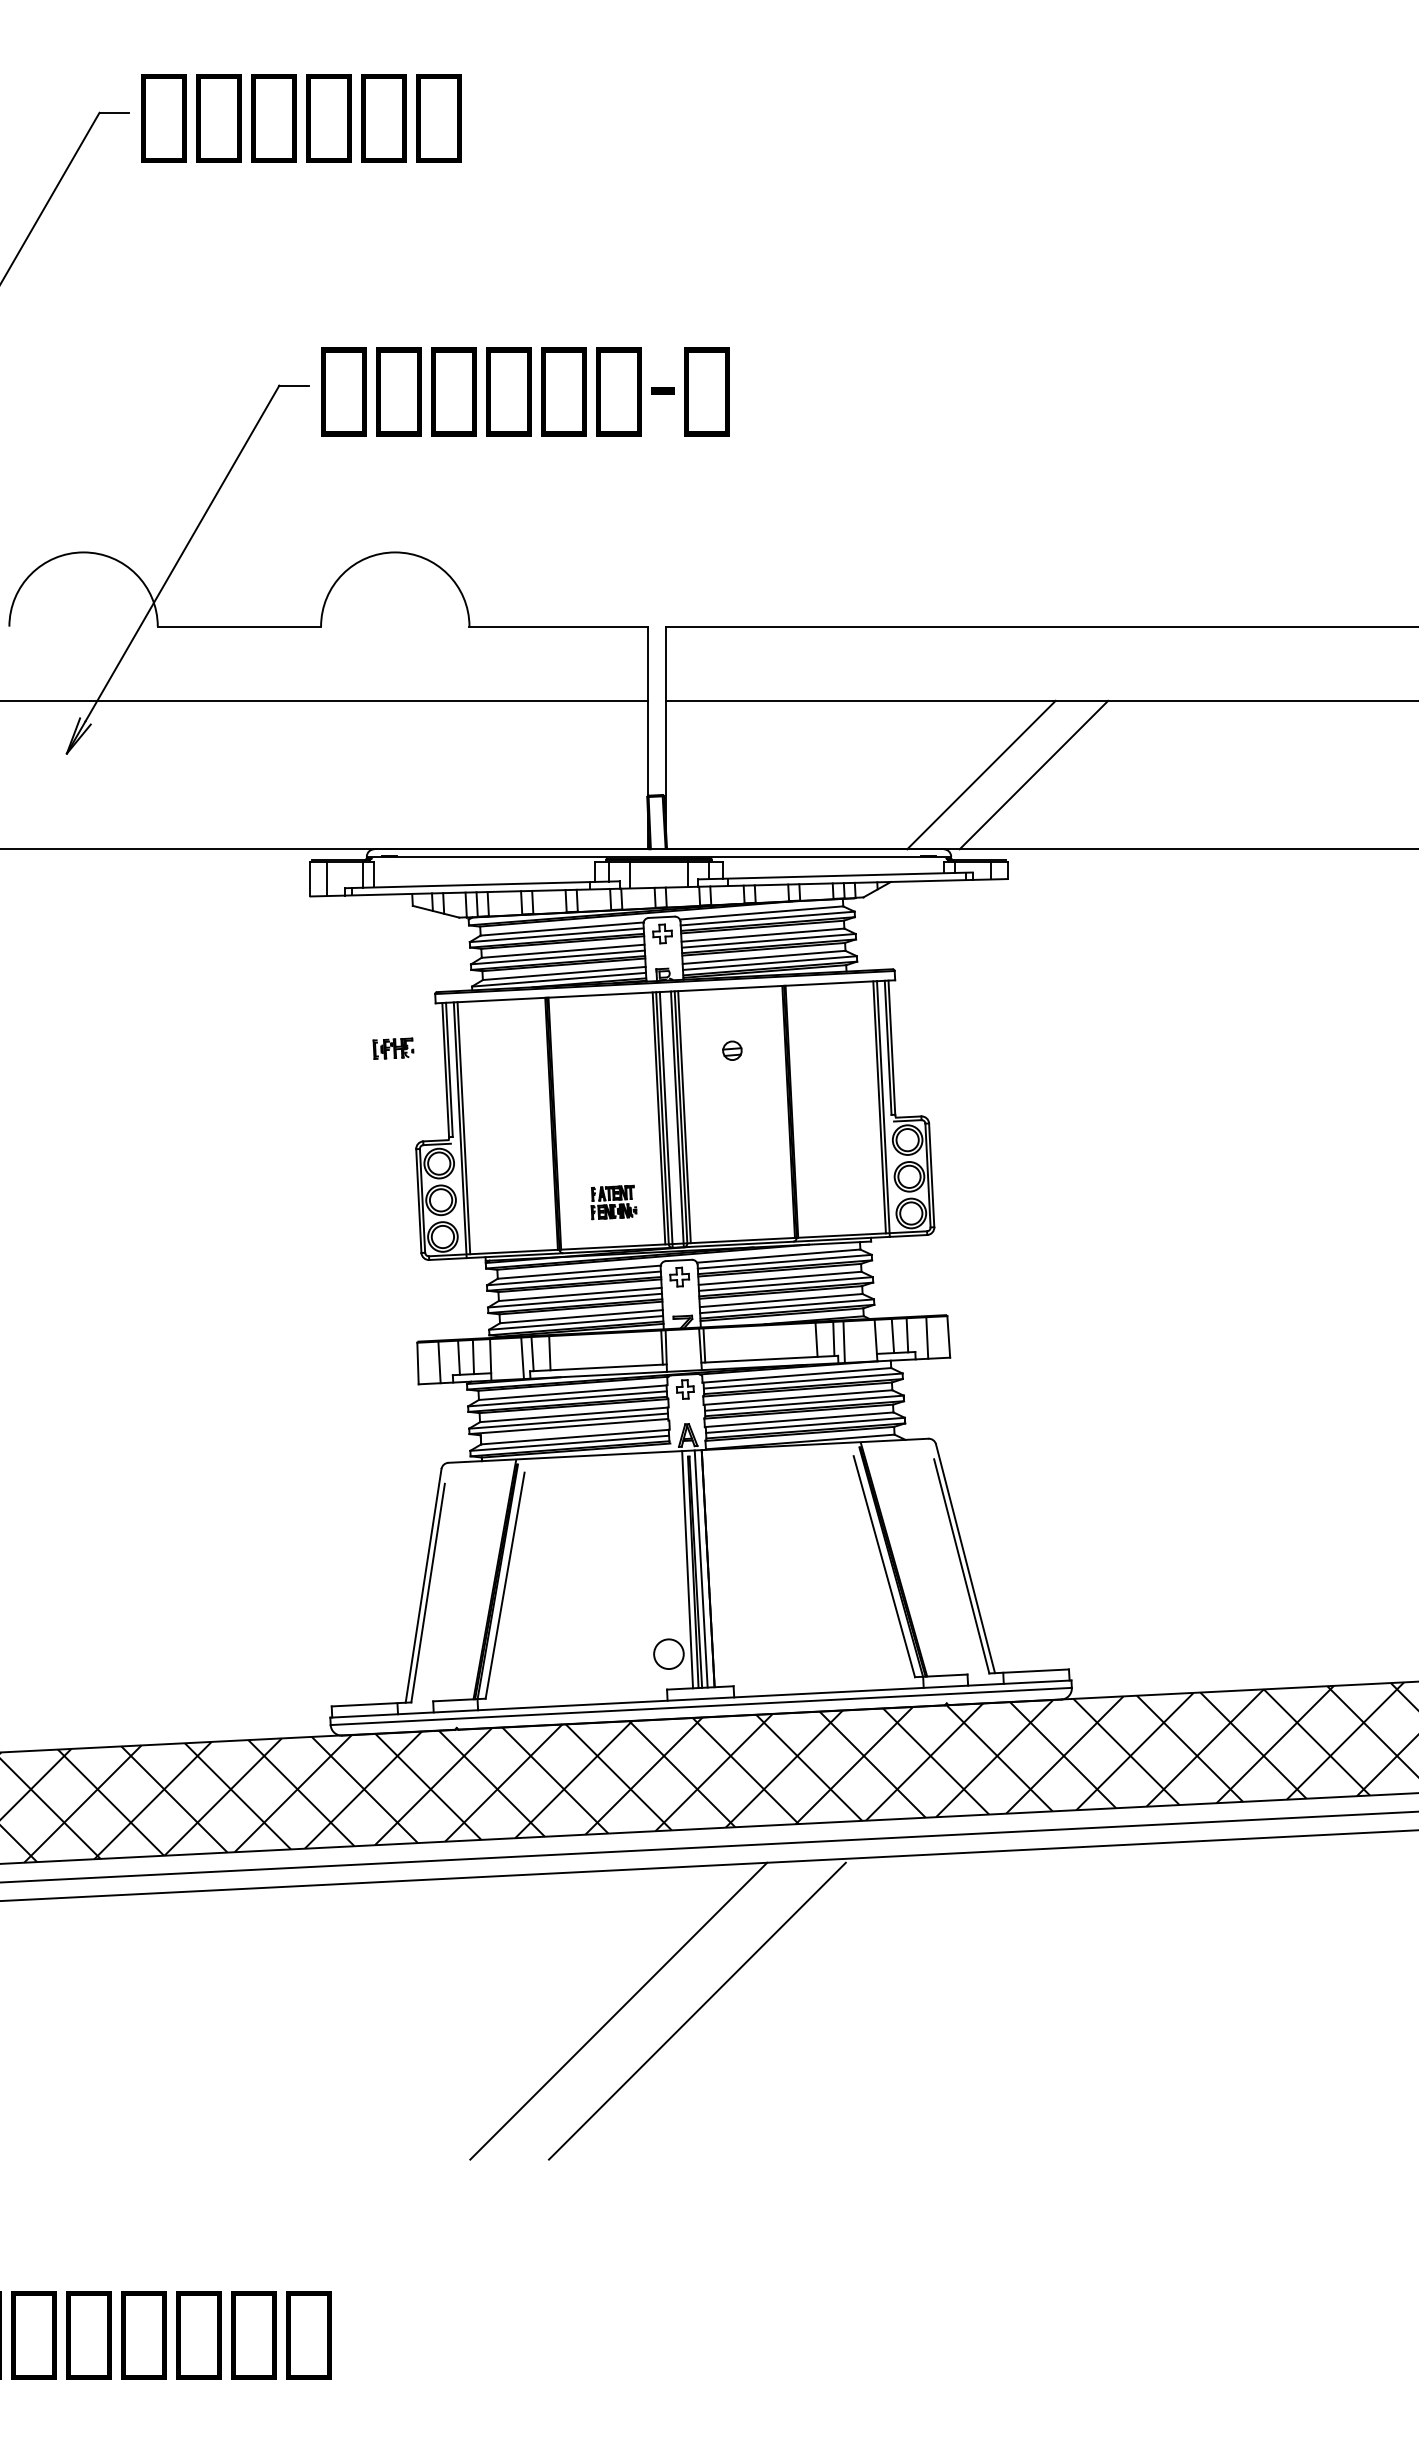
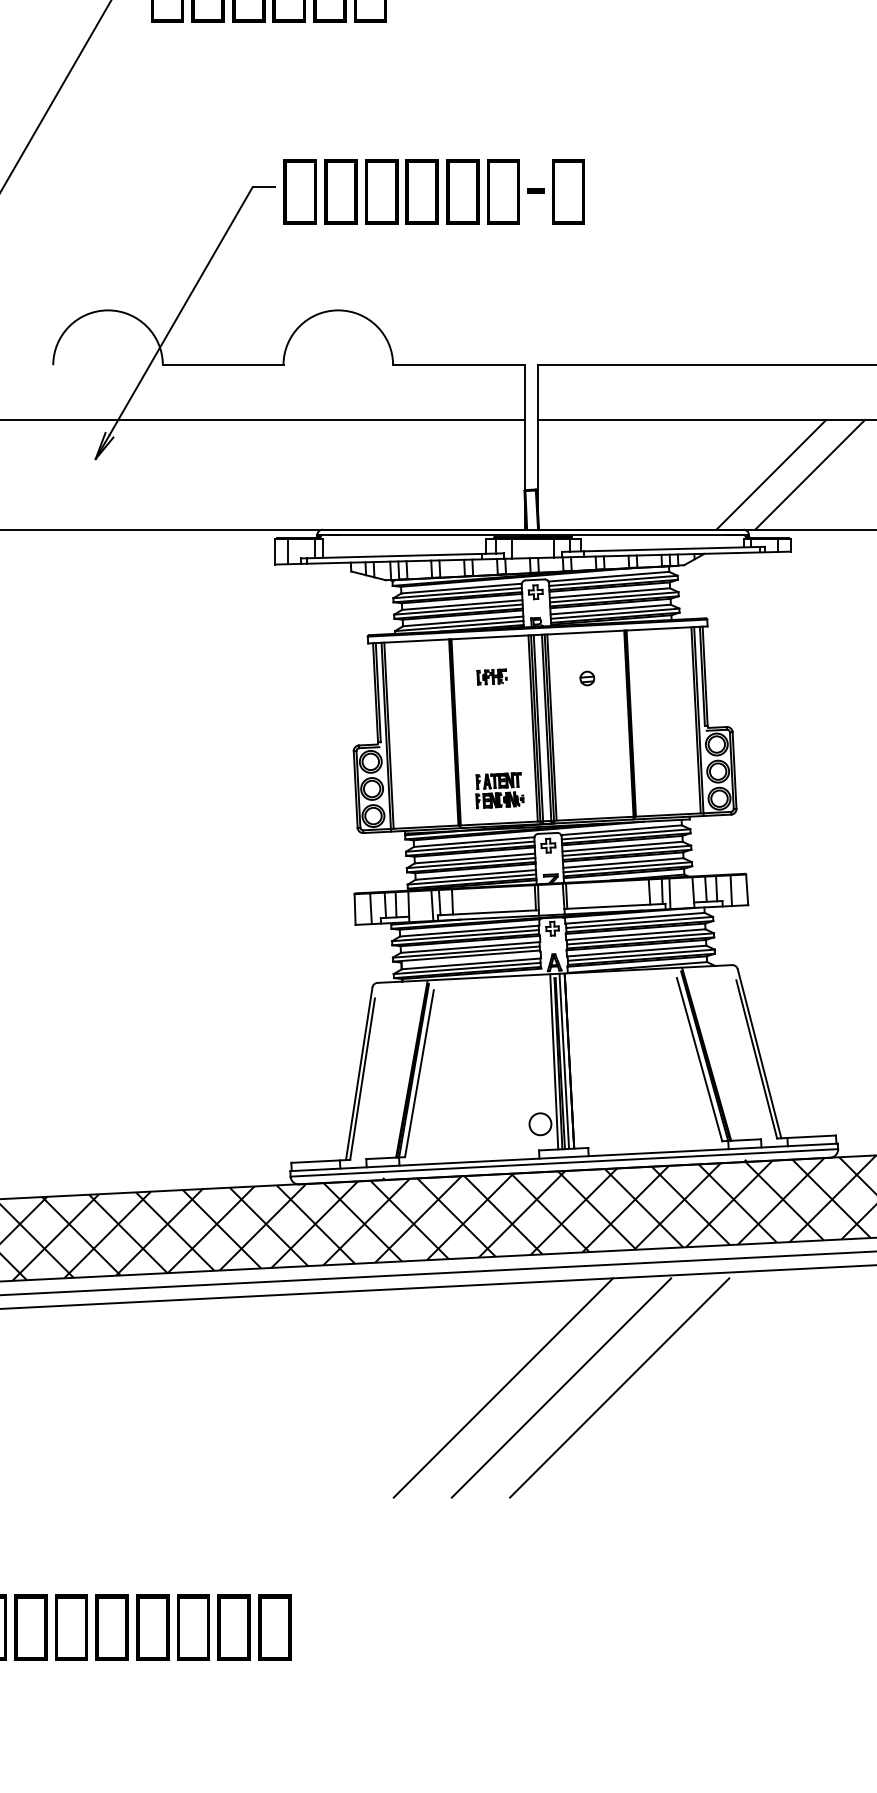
part: (393, 1048) -> (492, 676), moved
part: (613, 1202) -> (499, 790), size x1.43
line: (775, 2010) -> (619, 1387), added

